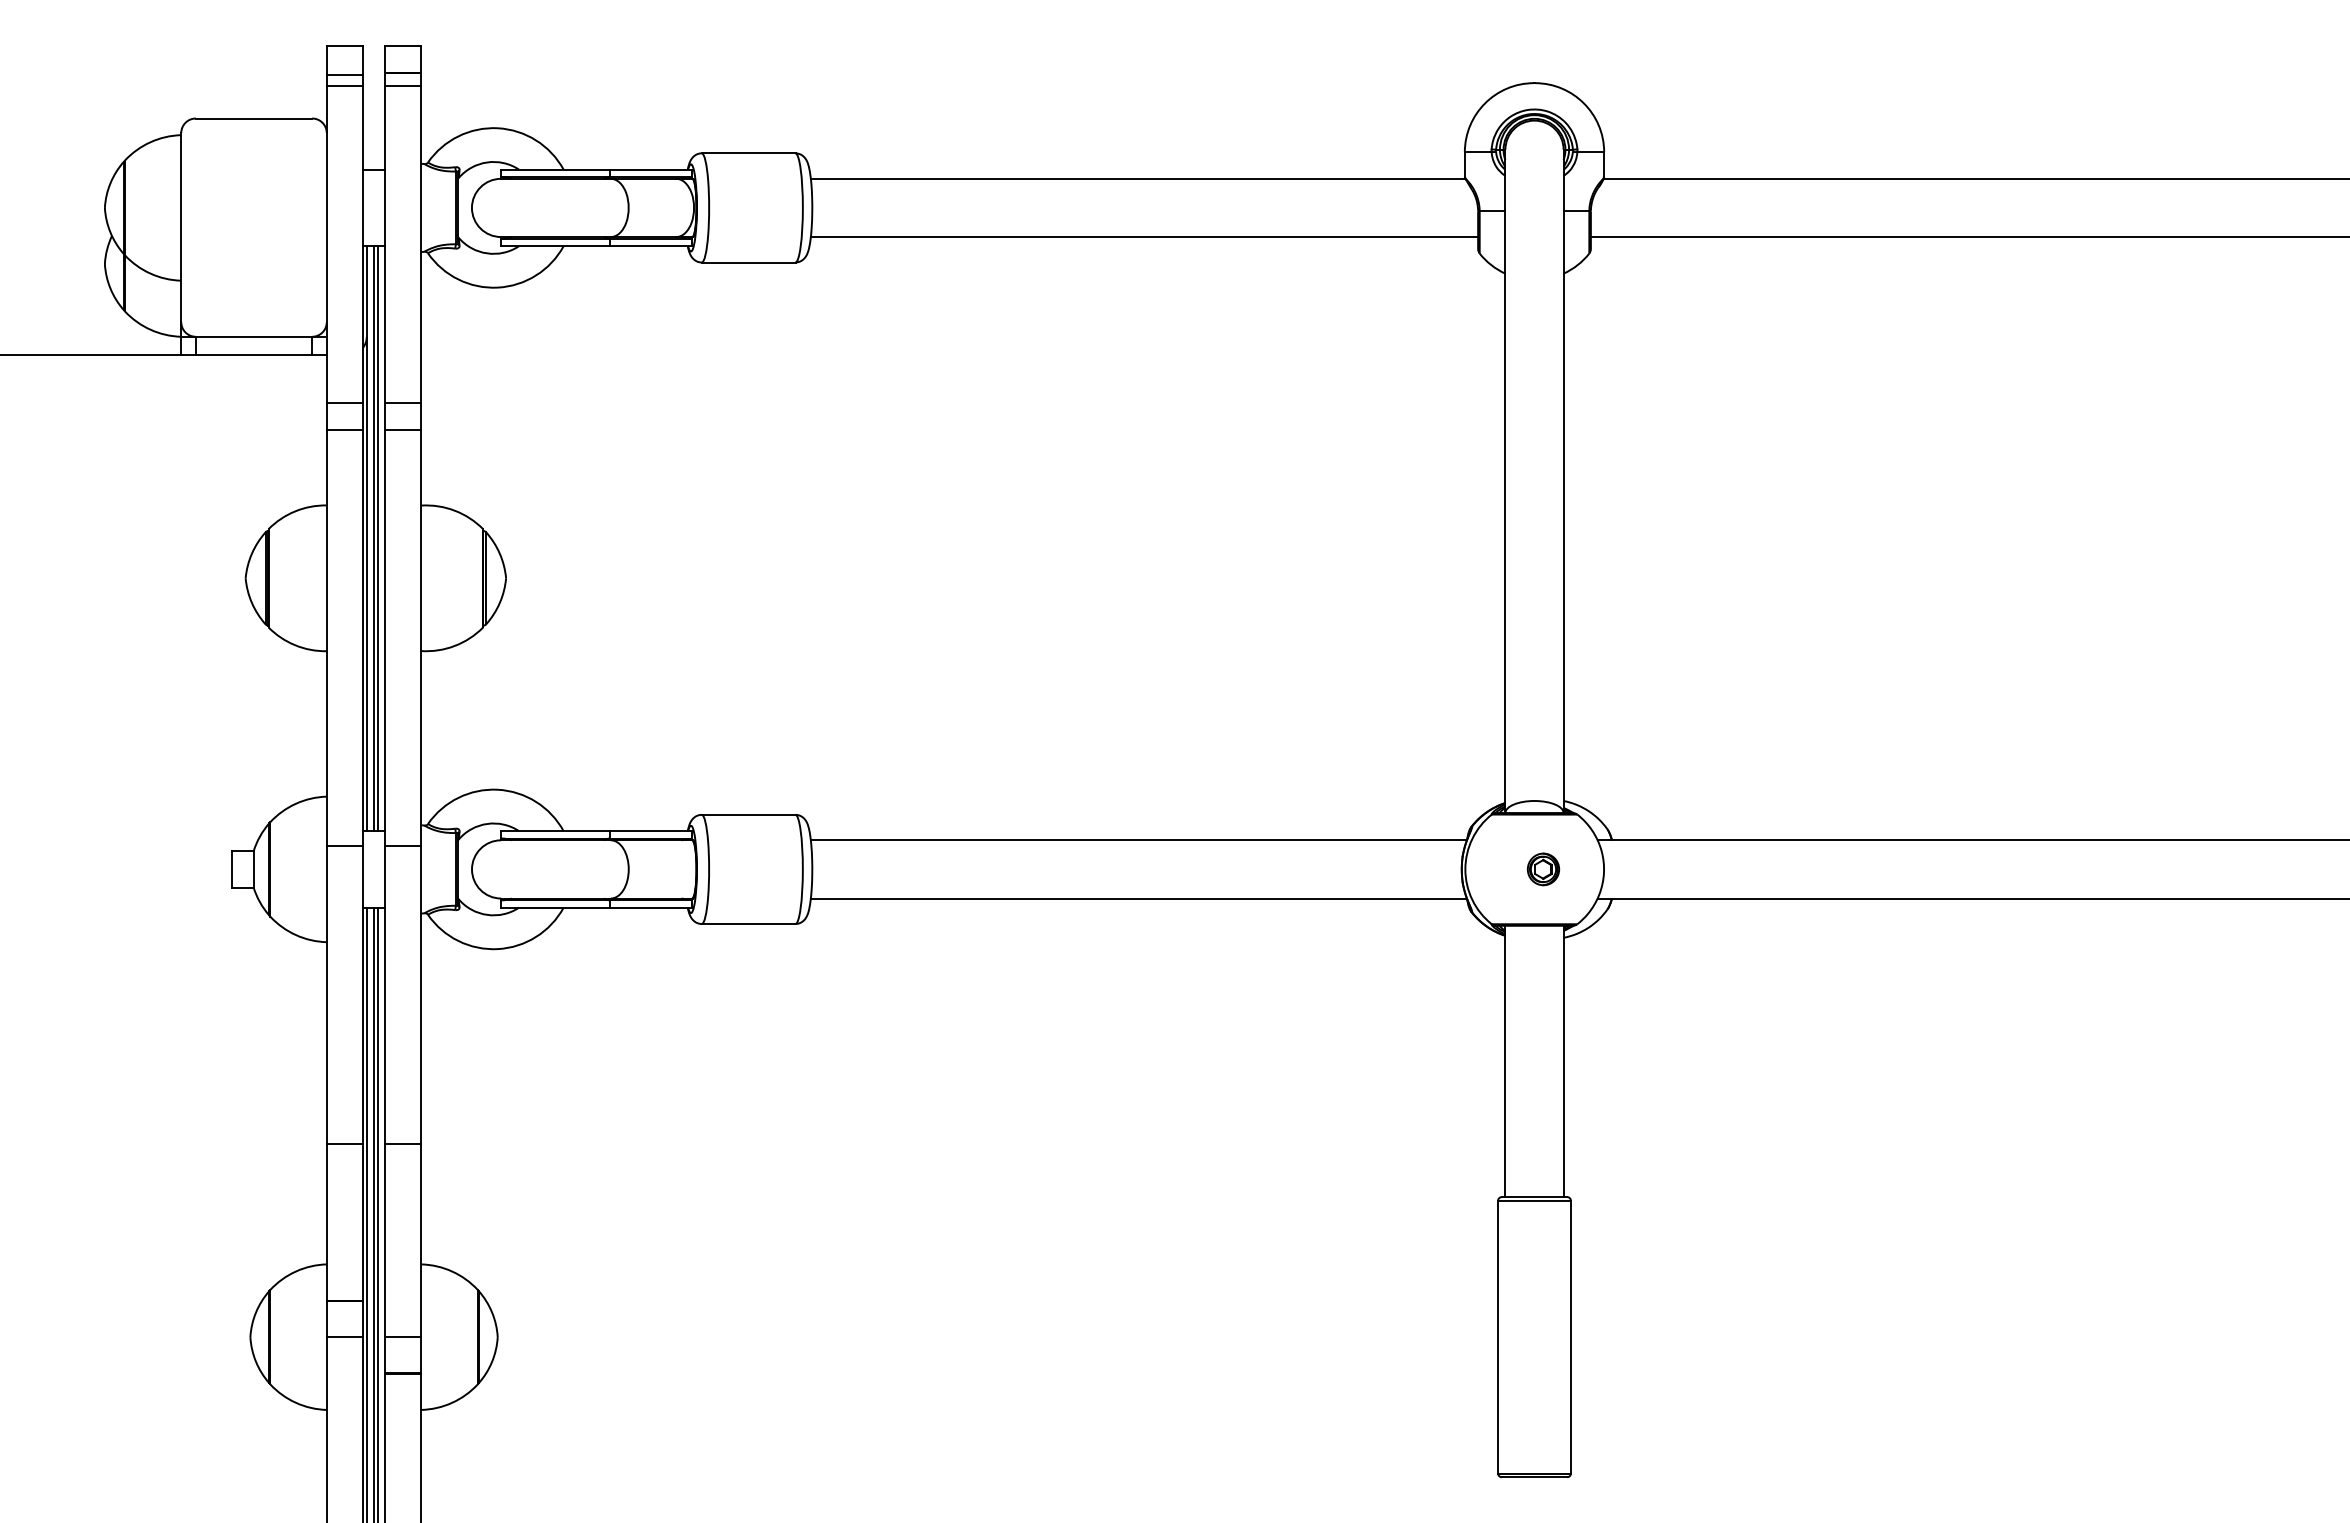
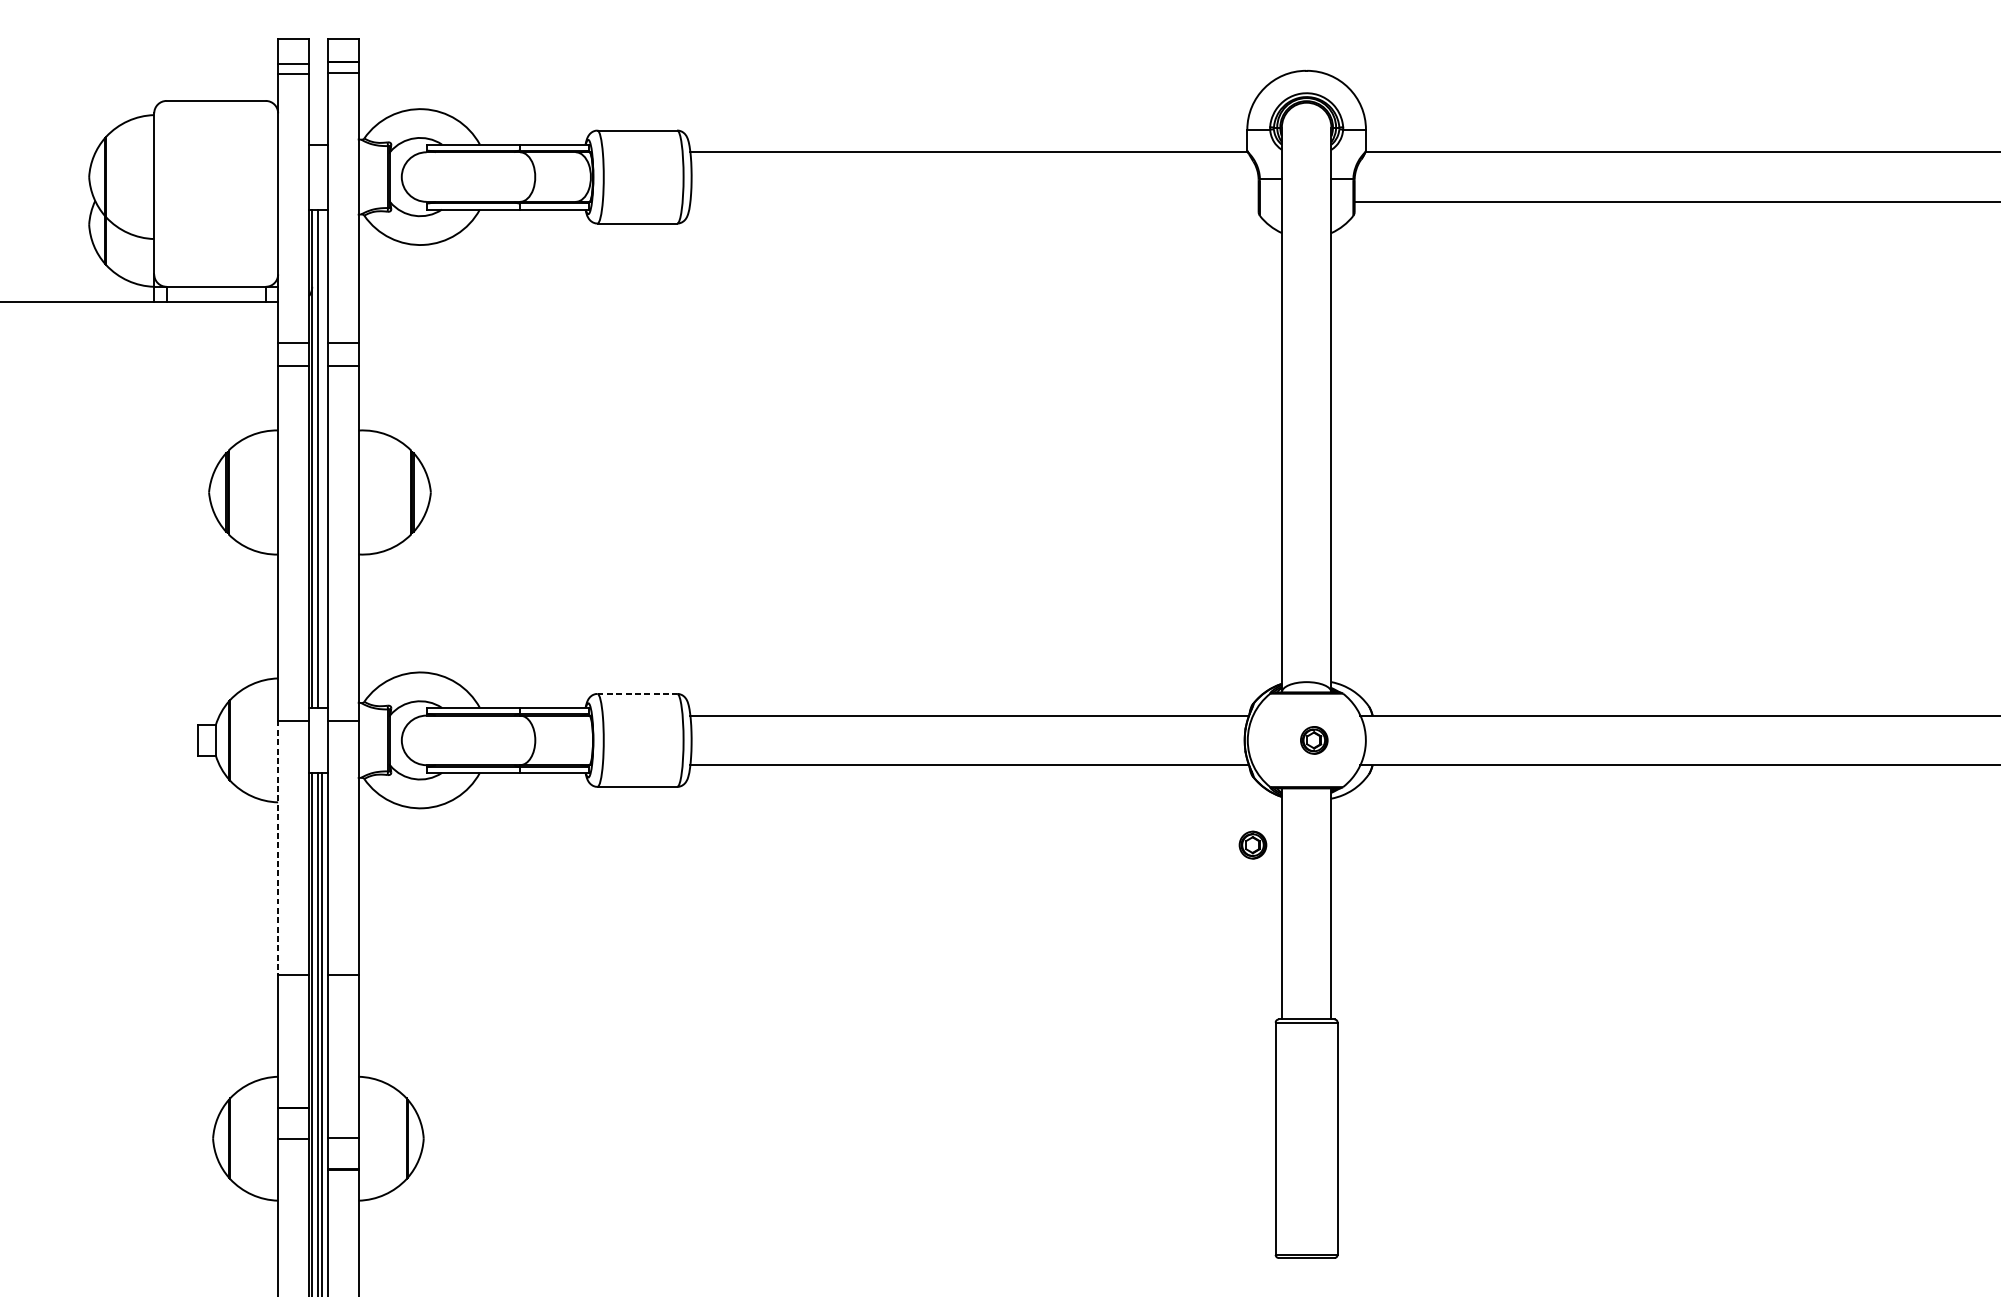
line: (1144, 237) -> (974, 202), removed
line: (377, 538) -> (321, 458), removed
line: (748, 814) -> (637, 693), solid -> dashed
part: (1471, 992) -> (1252, 845), added
line: (326, 995) -> (277, 847), solid -> dashed

